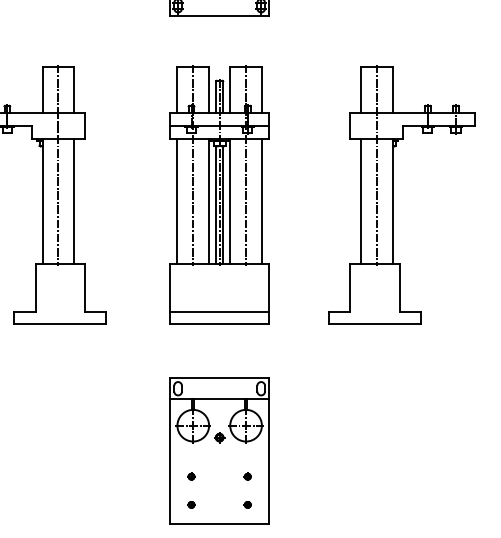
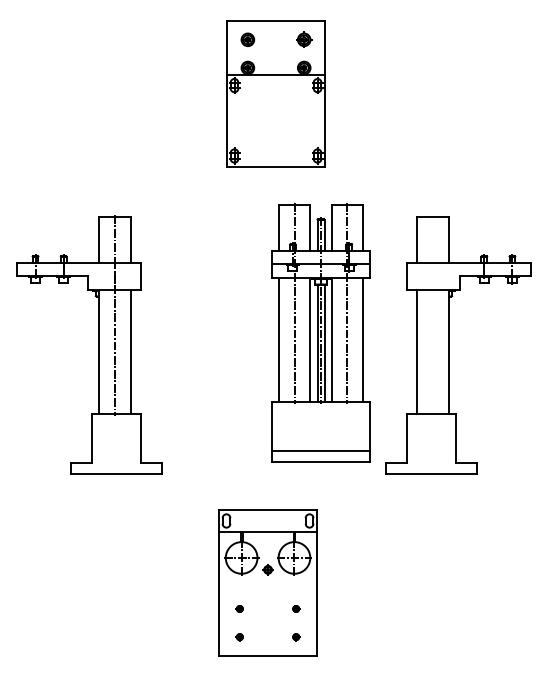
line: (377, 165) -> (433, 315), removed
part: (219, 194) -> (320, 332), moved
part: (219, 450) -> (267, 582), moved

